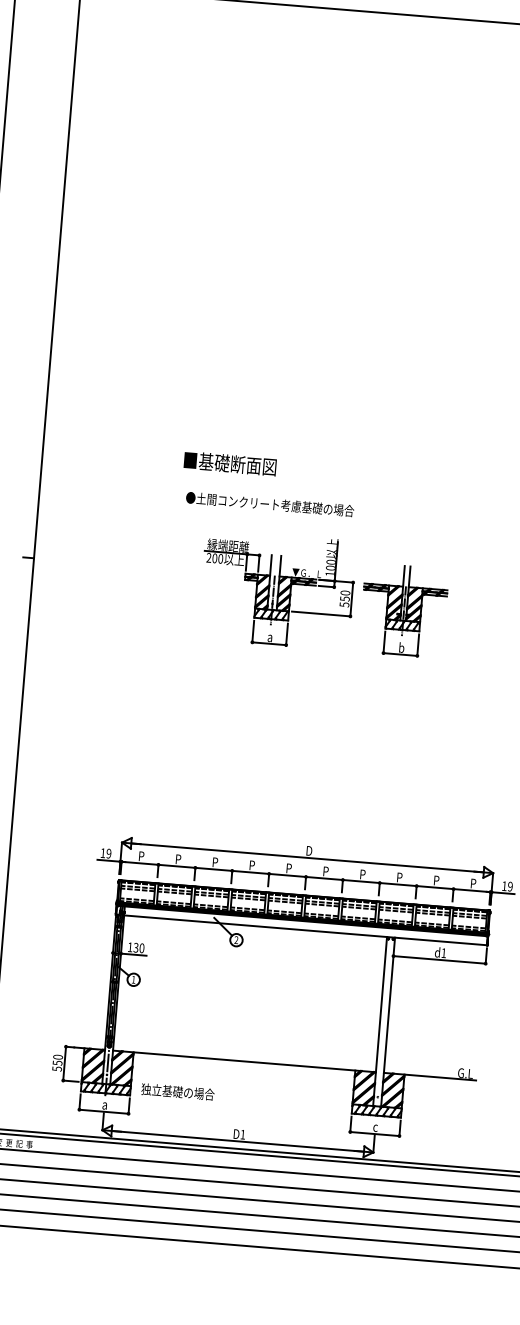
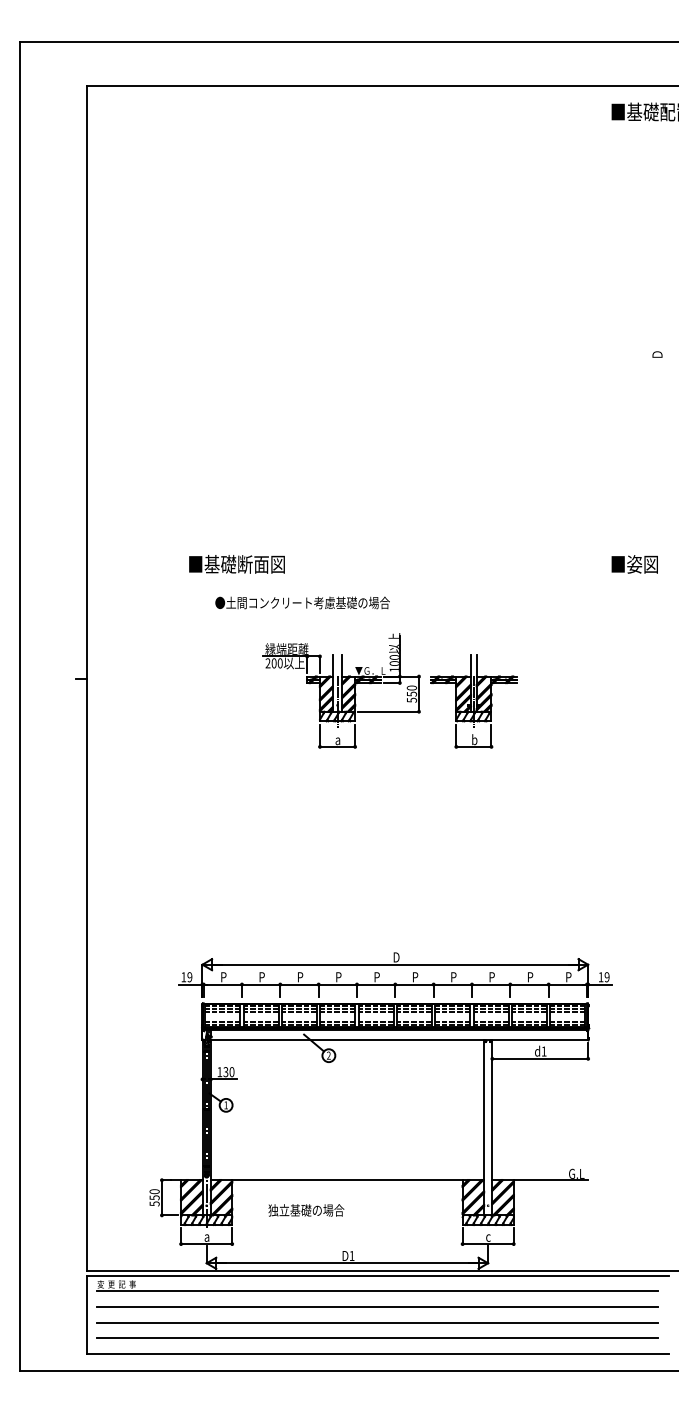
text: (229, 463) -> (236, 564), moved
text: (270, 503) -> (302, 602), moved
text: (178, 1092) -> (306, 1210), moved

